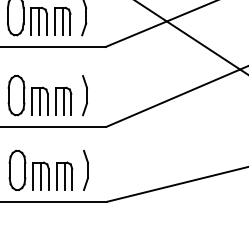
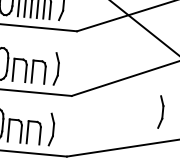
line: (40, 101) -> (20, 70), removed
line: (63, 101) -> (38, 72), removed
part: (217, 136) -> (160, 112), added
line: (41, 176) -> (15, 131), removed
line: (64, 176) -> (34, 132), removed

